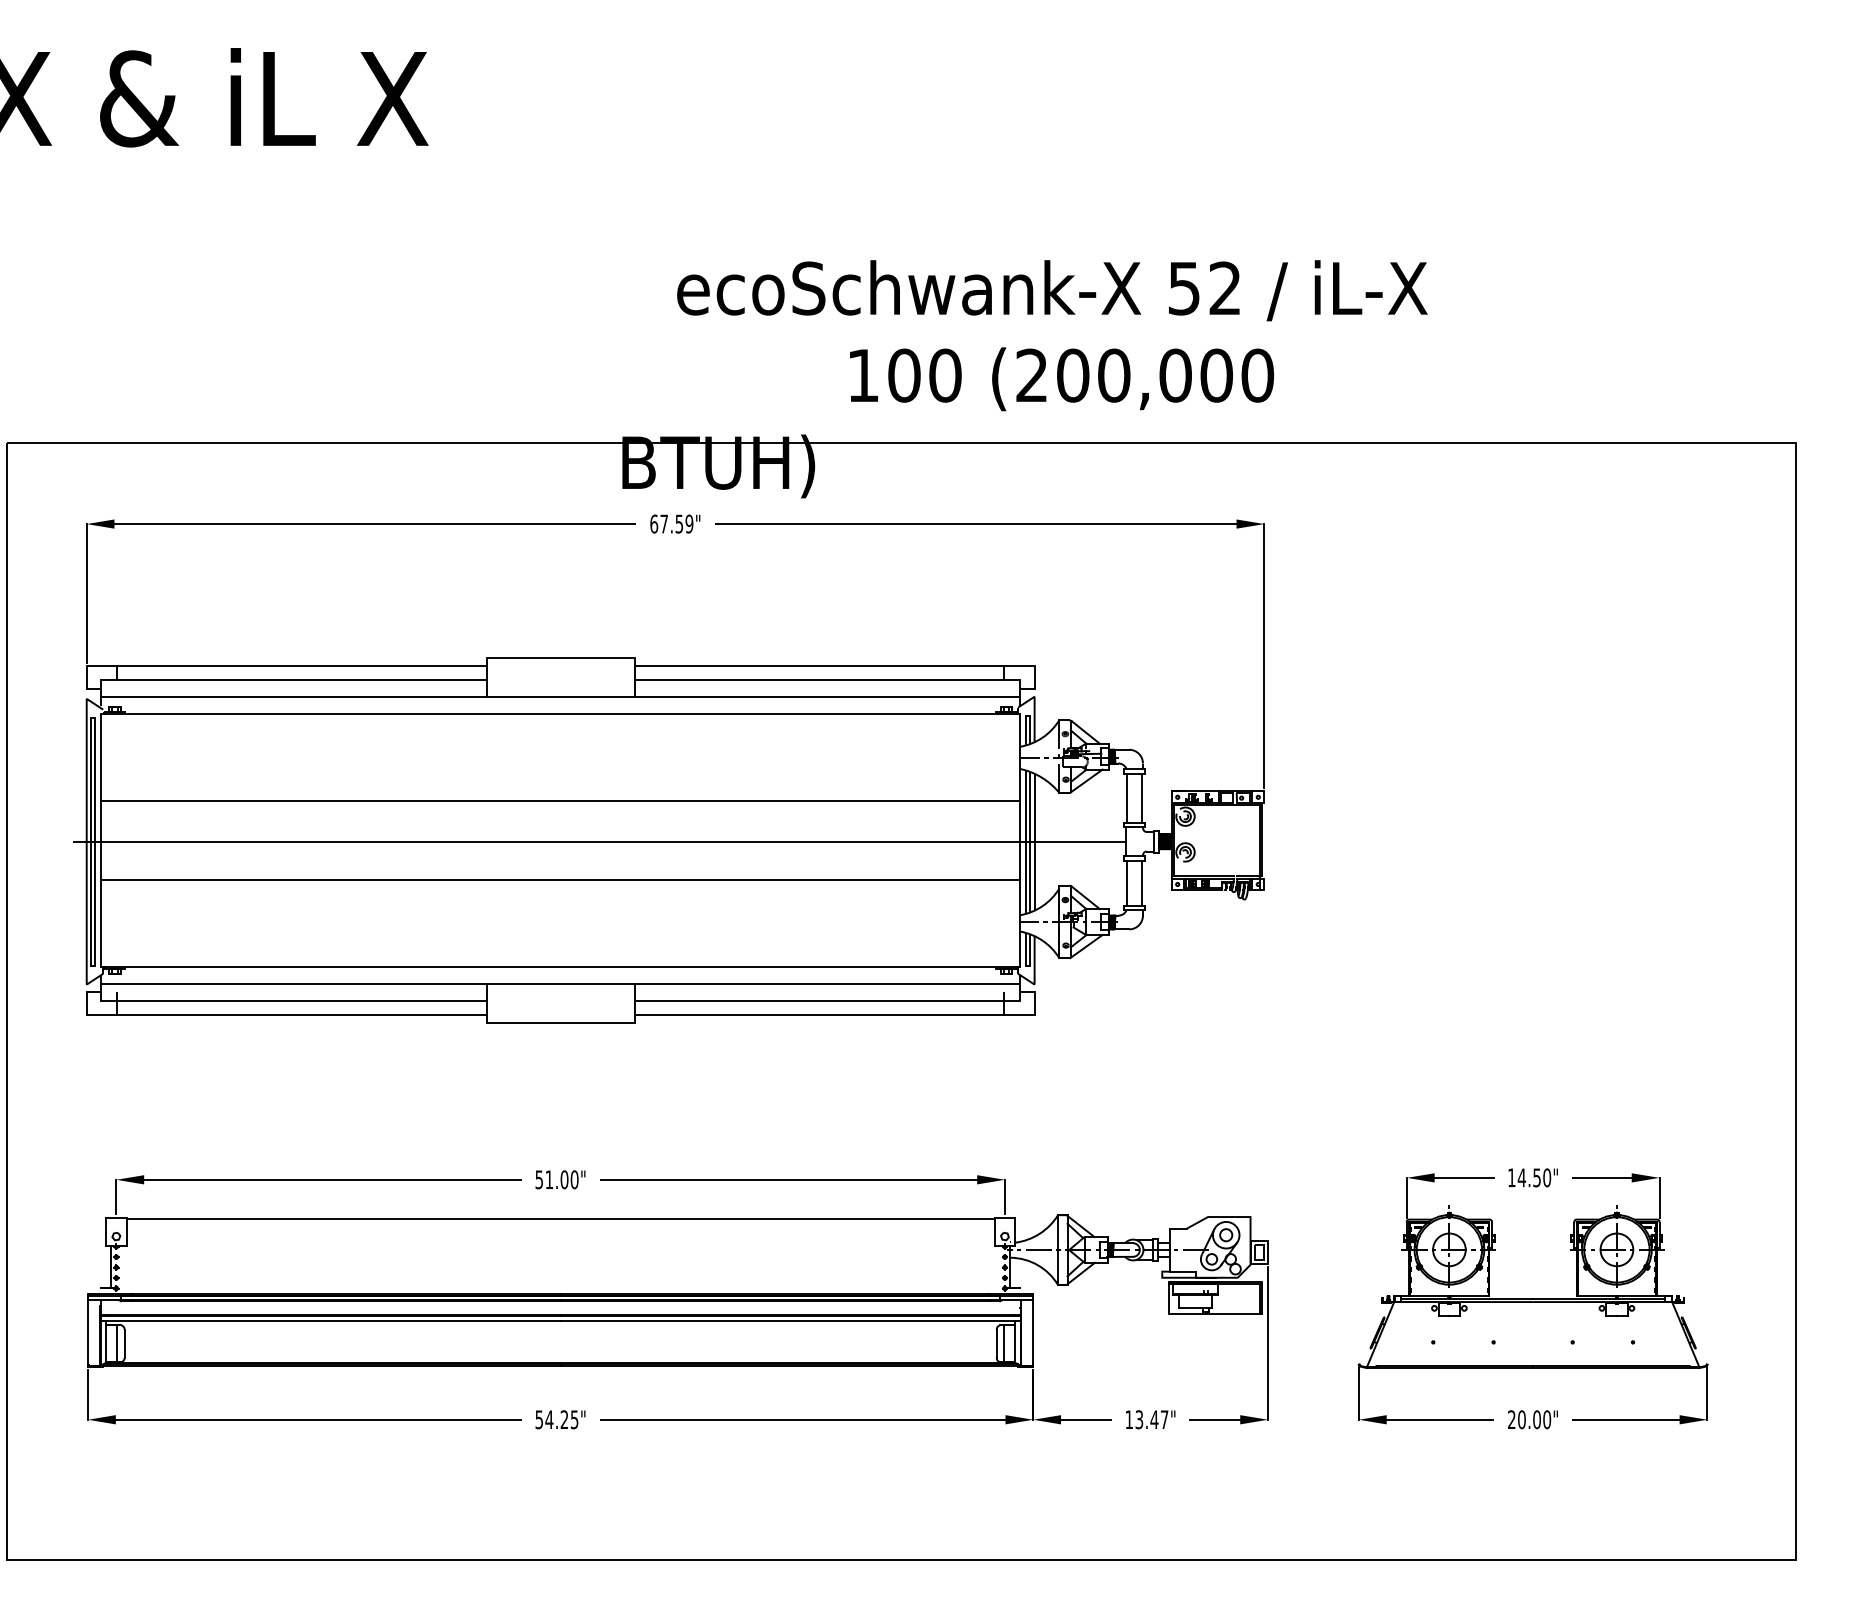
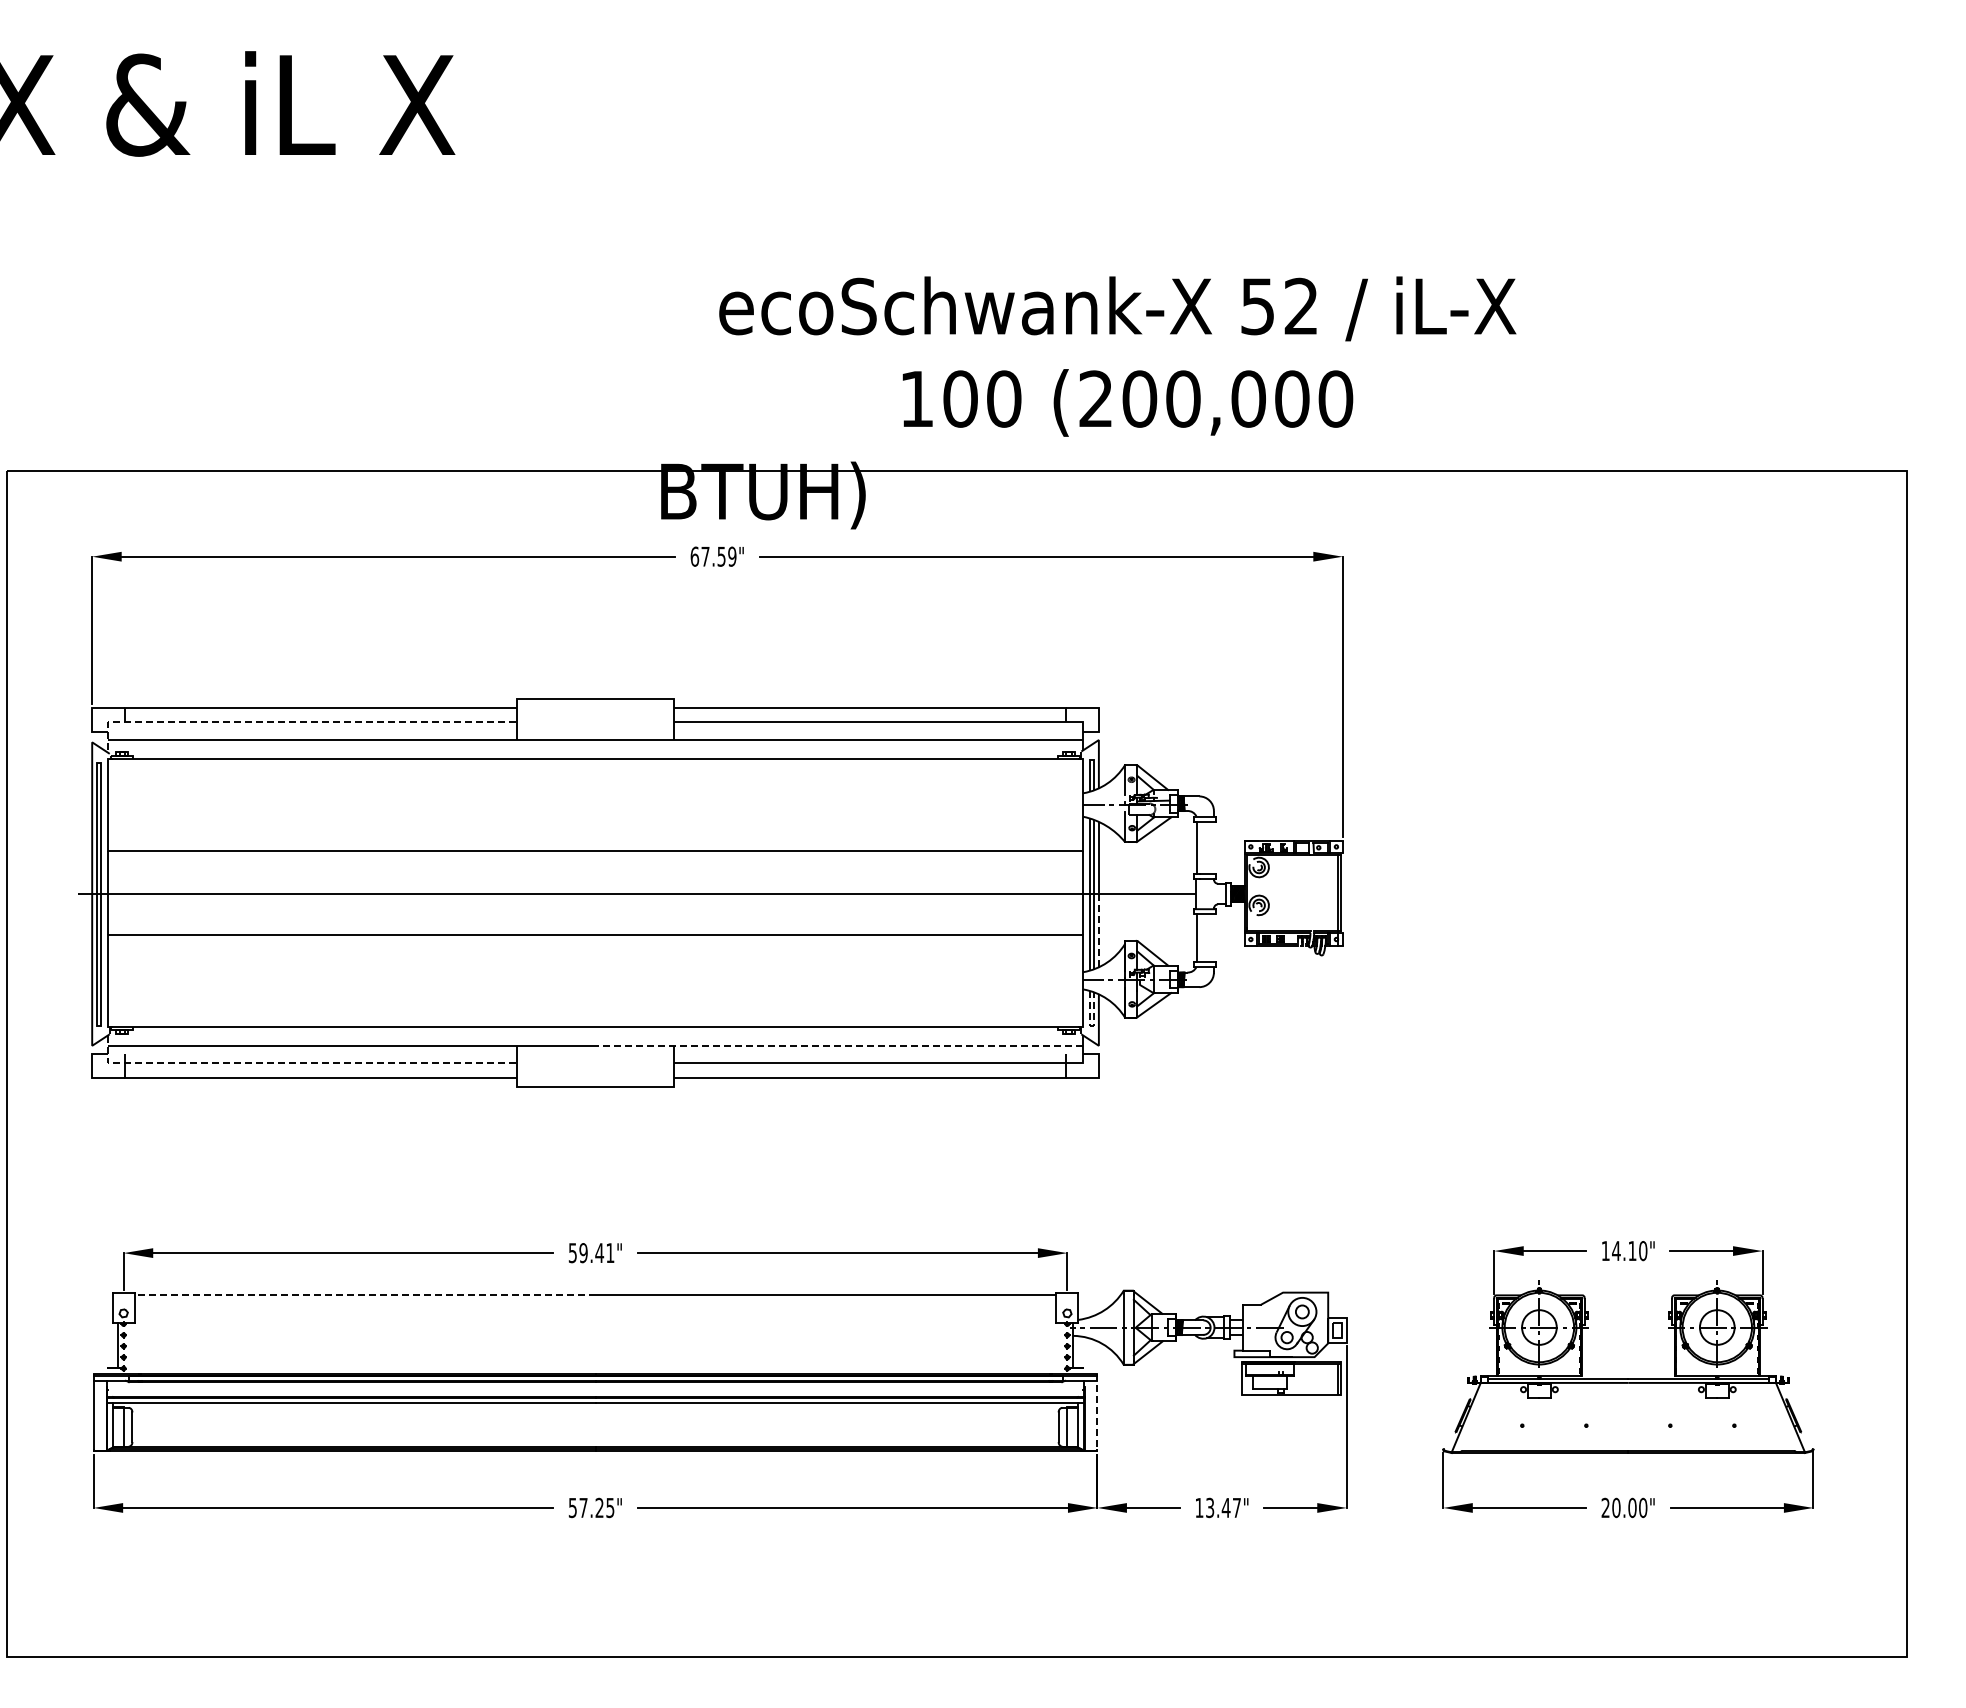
line: (280, 680) -> (298, 722), solid -> dashed
line: (1141, 797) -> (1212, 847), removed
line: (1034, 875) -> (1098, 929), solid -> dashed
line: (1141, 882) -> (1212, 937), removed
line: (1027, 965) -> (1091, 1025), solid -> dashed
line: (790, 984) -> (839, 1045), solid -> dashed
line: (280, 1001) -> (298, 1063), solid -> dashed
text: (1537, 1178) -> (1632, 1251), 14.50" -> 14.10"
text: (561, 1180) -> (596, 1253), 51.00" -> 59.41"
line: (343, 1218) -> (364, 1294), solid -> dashed
line: (1033, 1328) -> (1097, 1411), solid -> dashed
text: (549, 1419) -> (583, 1507), 54.25" -> 57.25"

